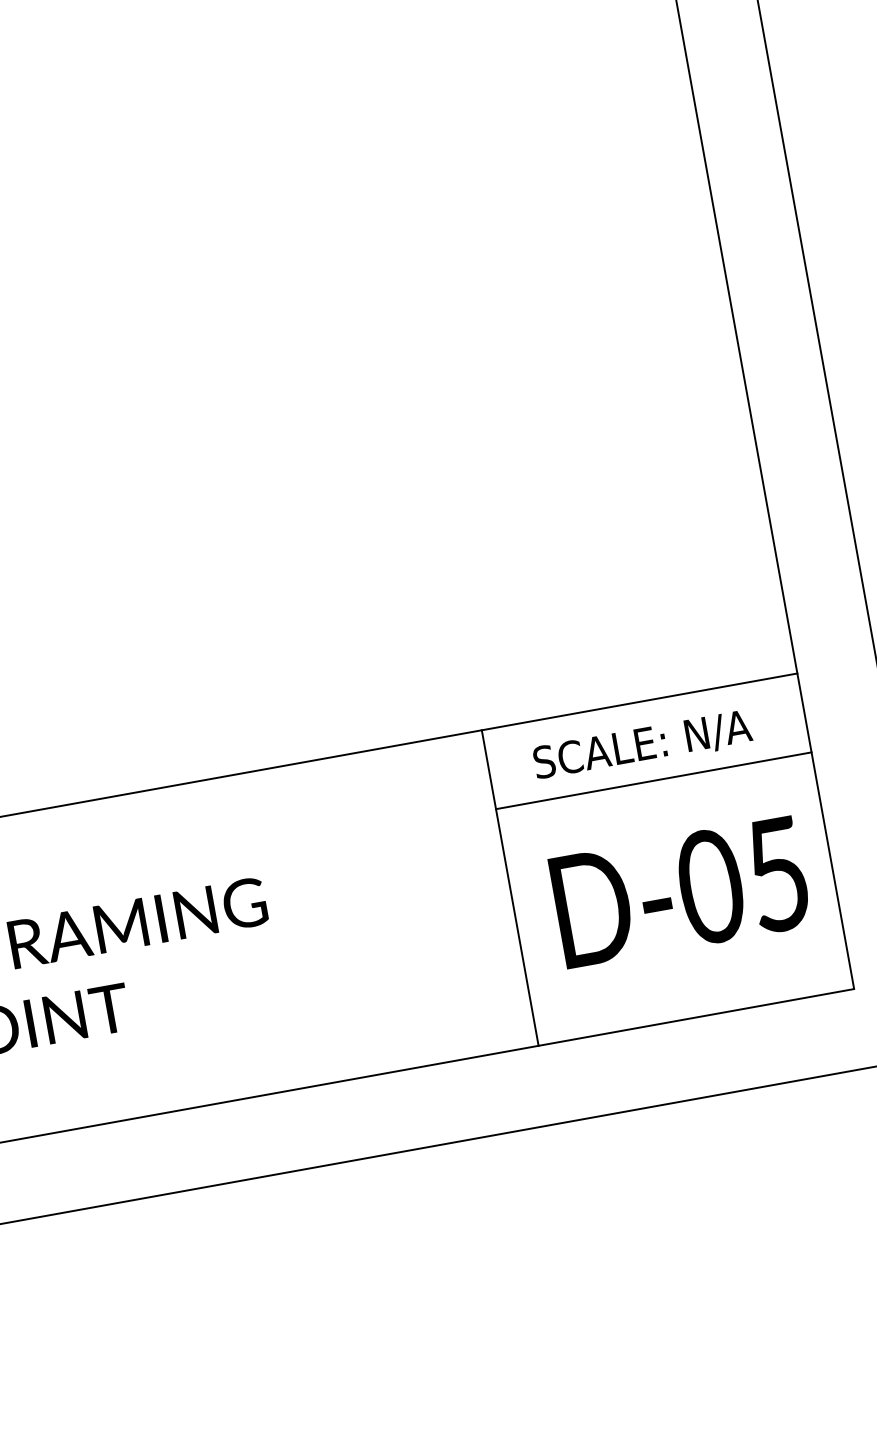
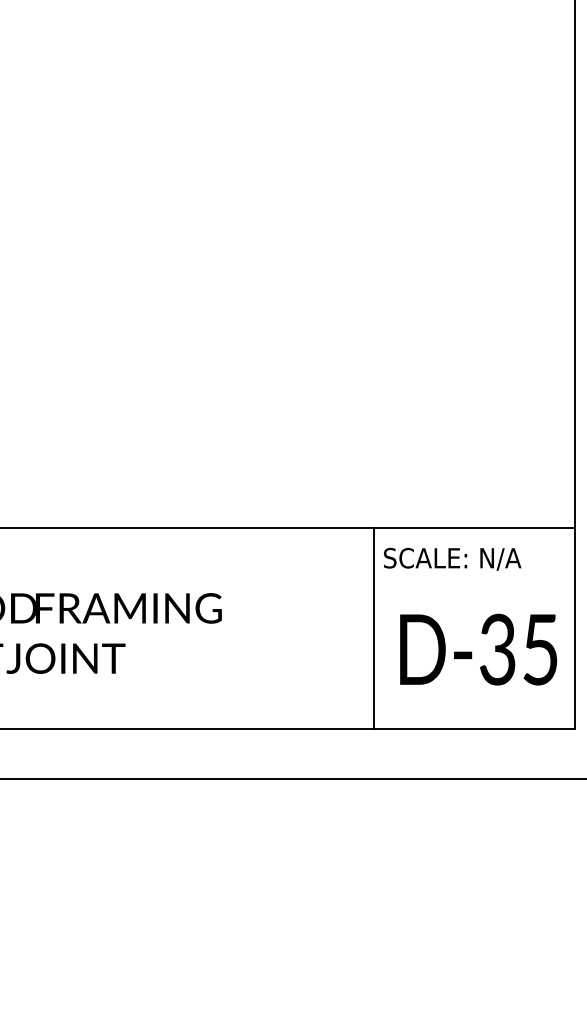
text: (642, 744) -> (452, 558), moved
line: (653, 781) -> (474, 578), removed
text: (711, 886) -> (498, 649), D-05 -> D-35

